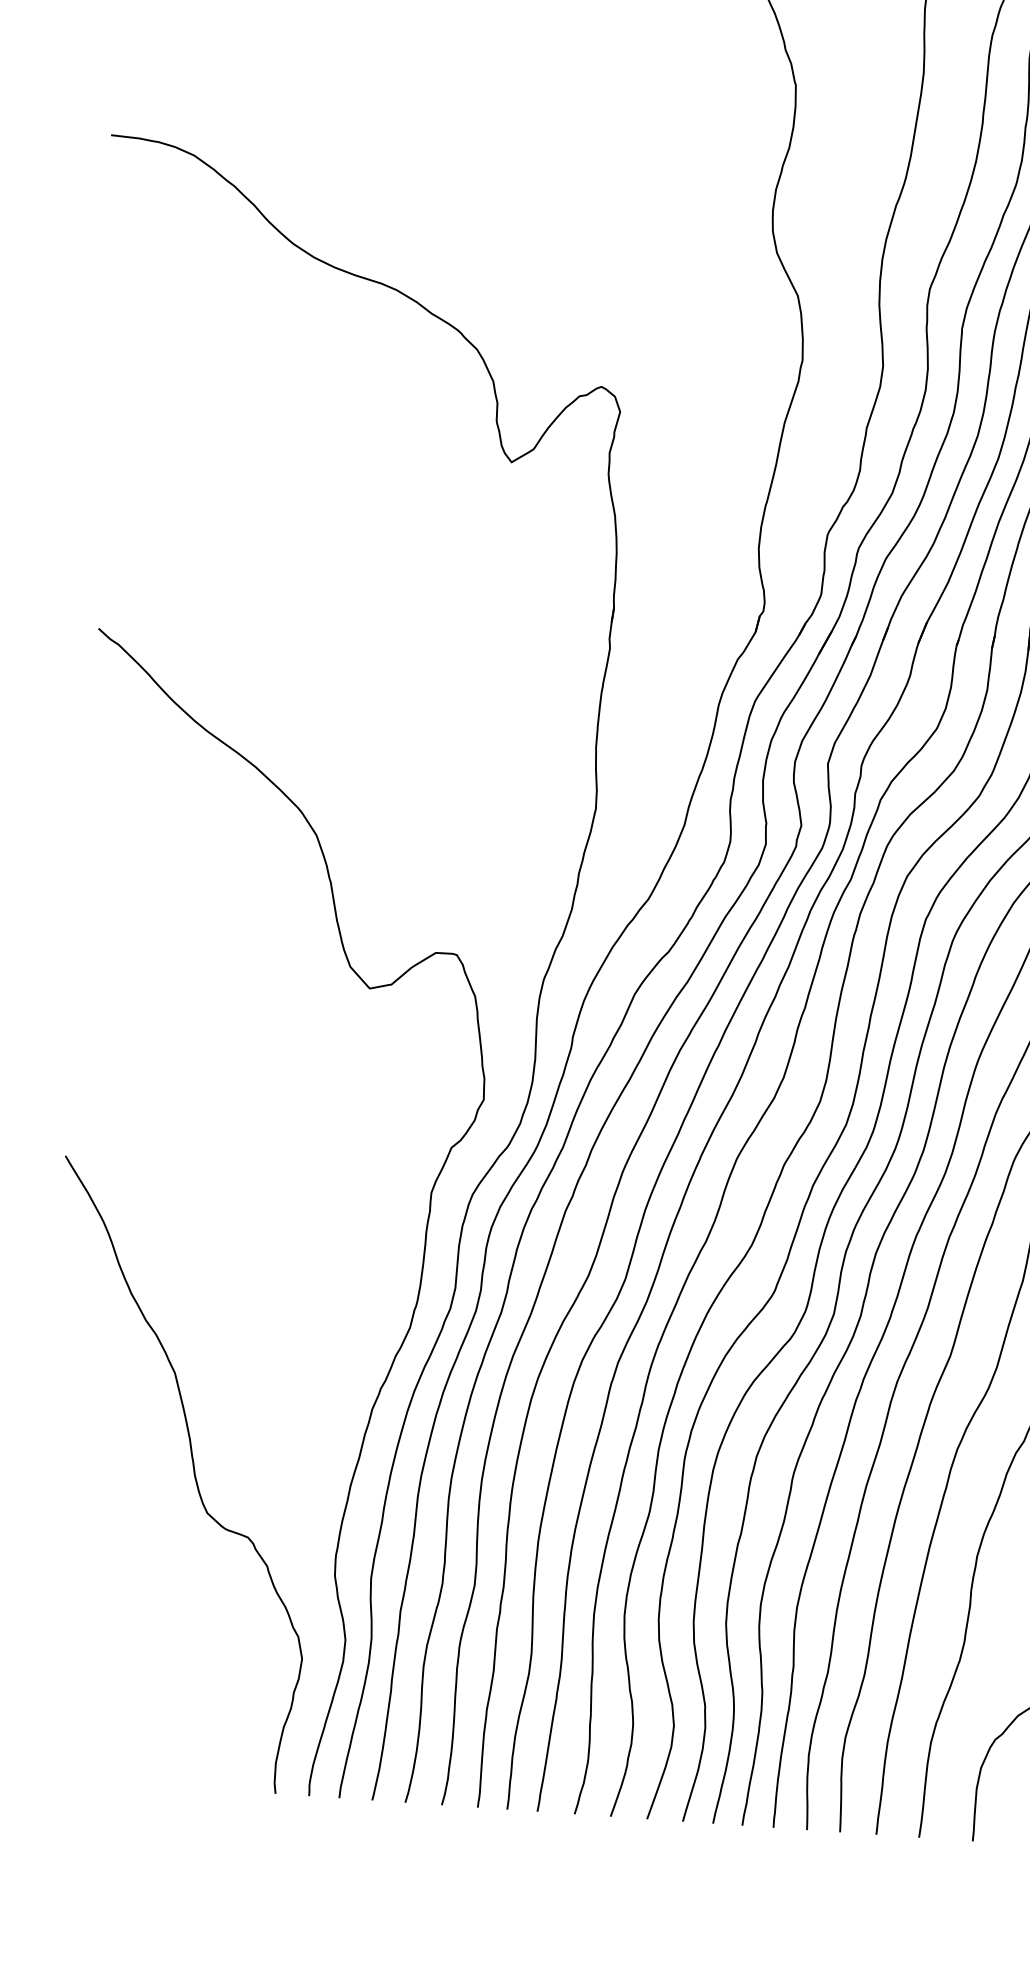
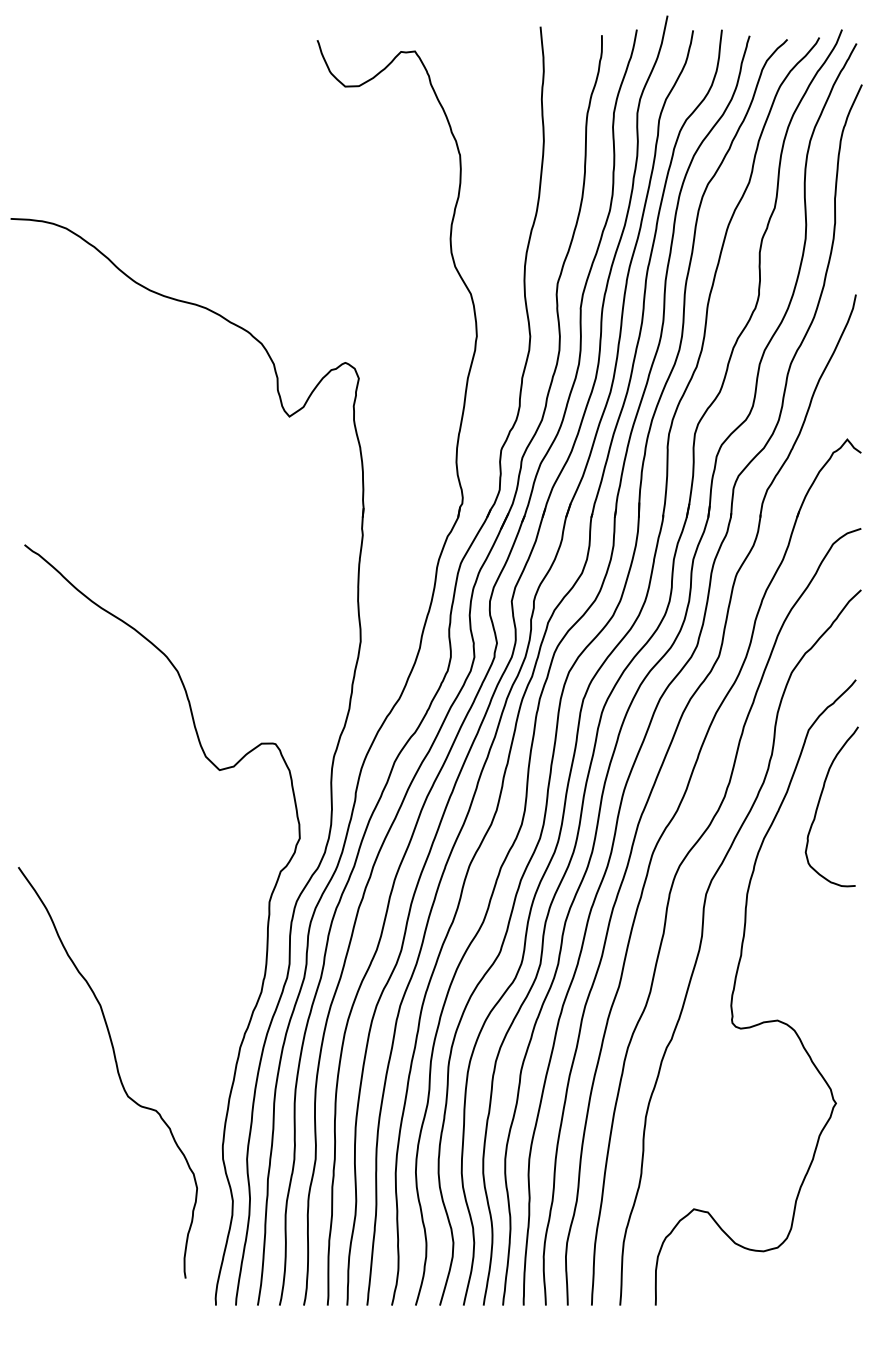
curve: (192, 1471) -> (116, 1069), moved

